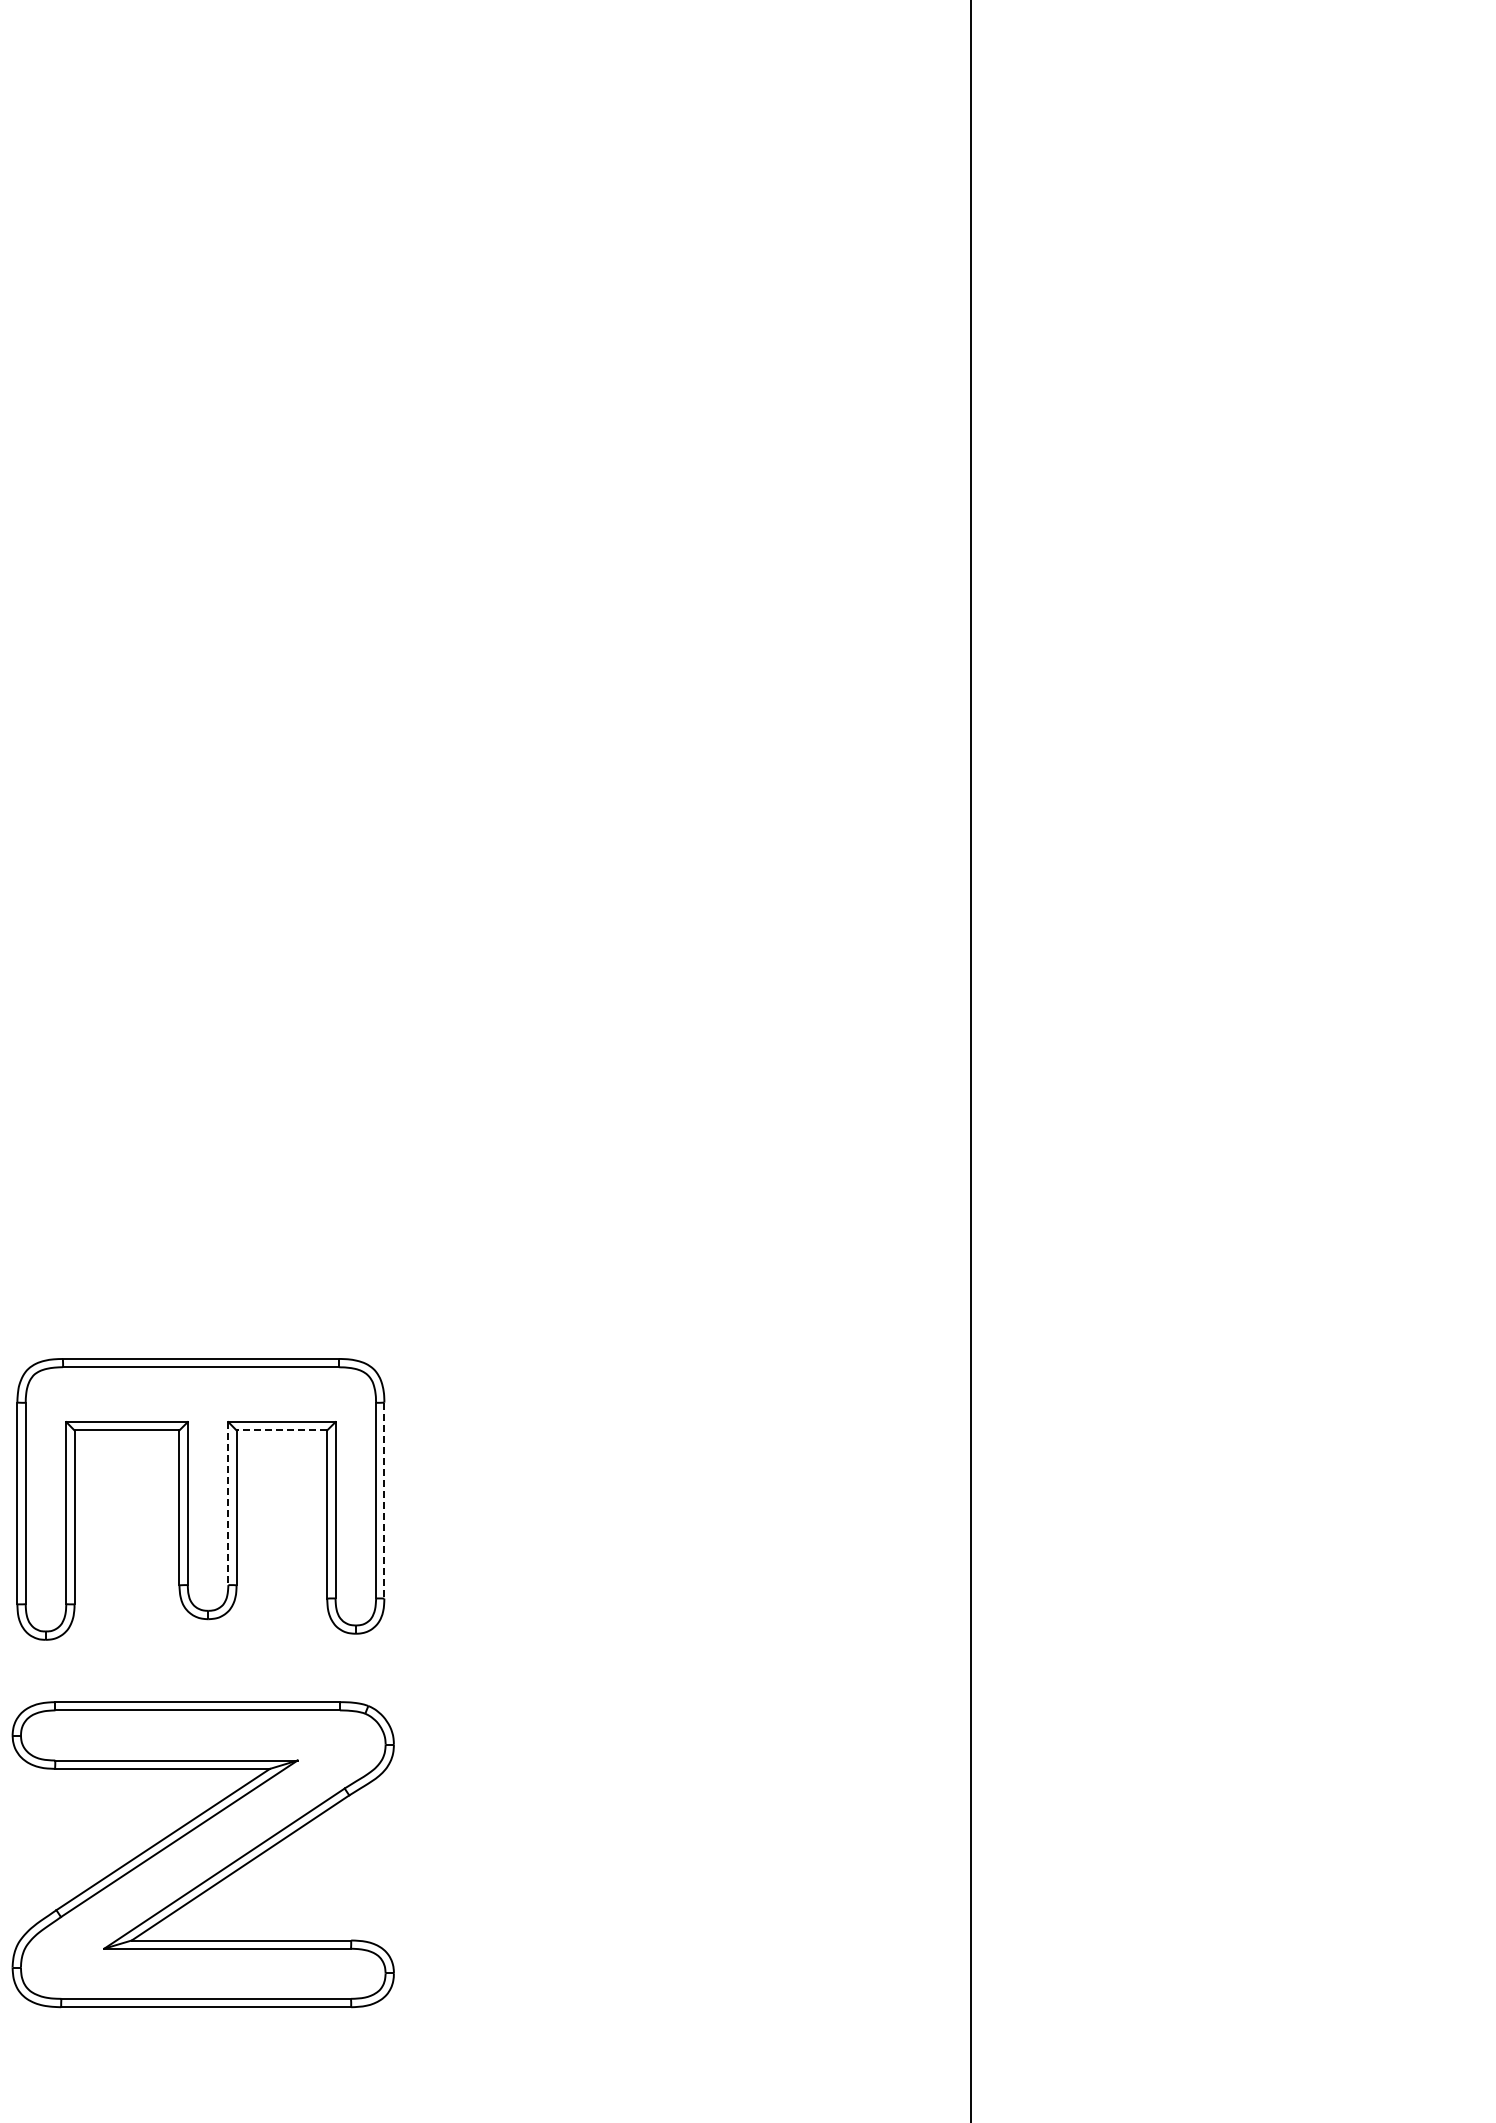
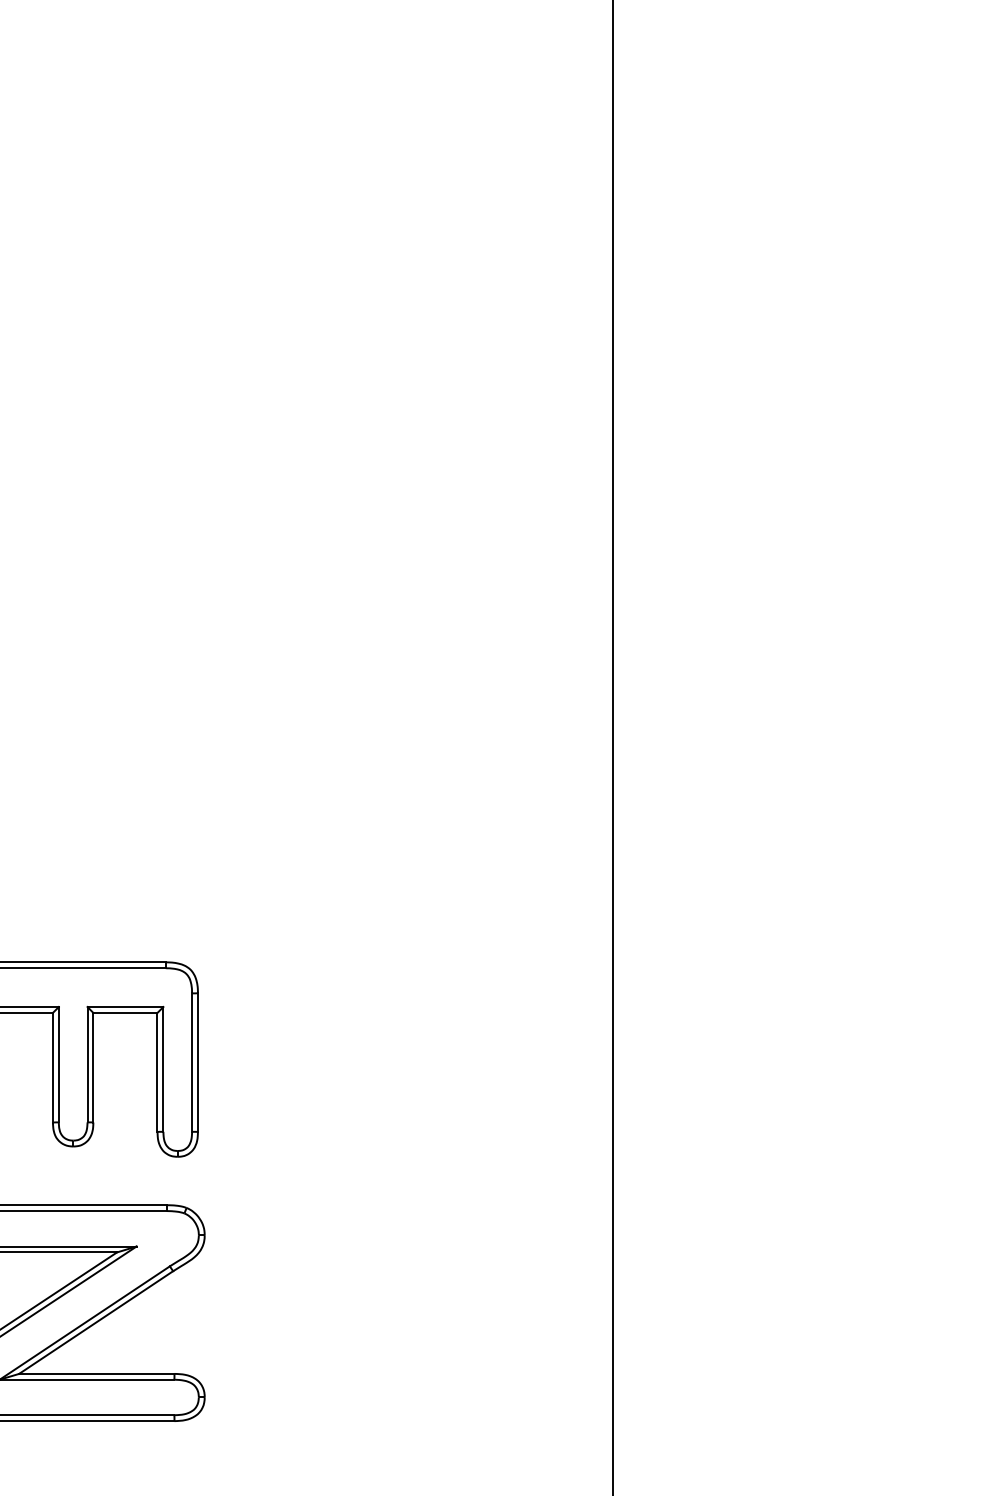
line: (281, 1430) -> (125, 1012), dashed -> solid
line: (384, 1501) -> (198, 1063), dashed -> solid
line: (228, 1503) -> (87, 1064), dashed -> solid

